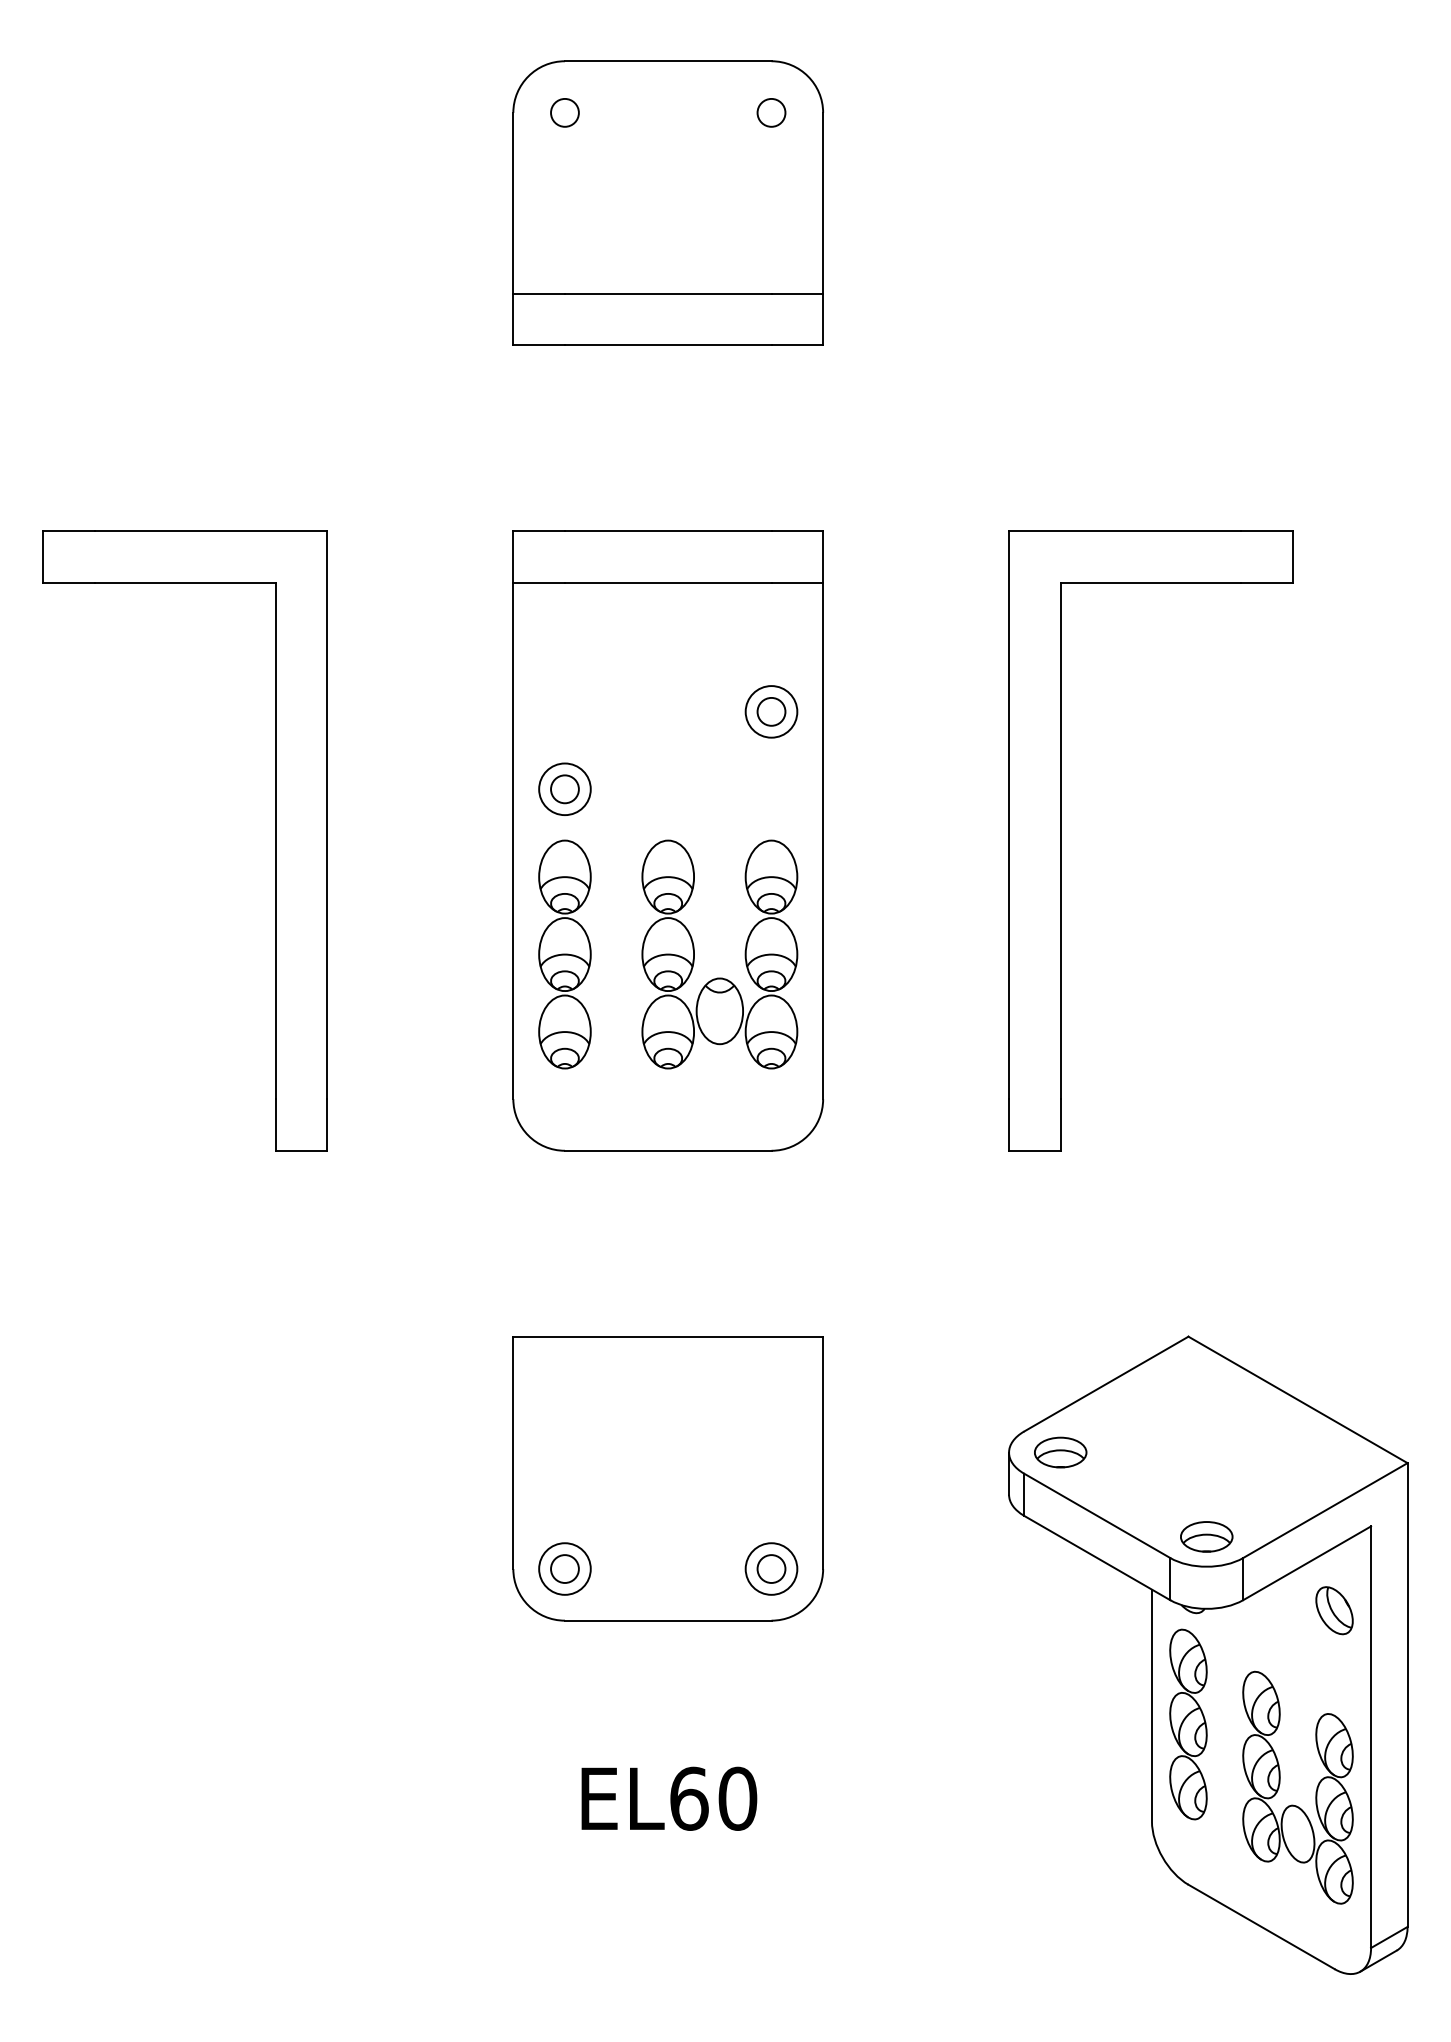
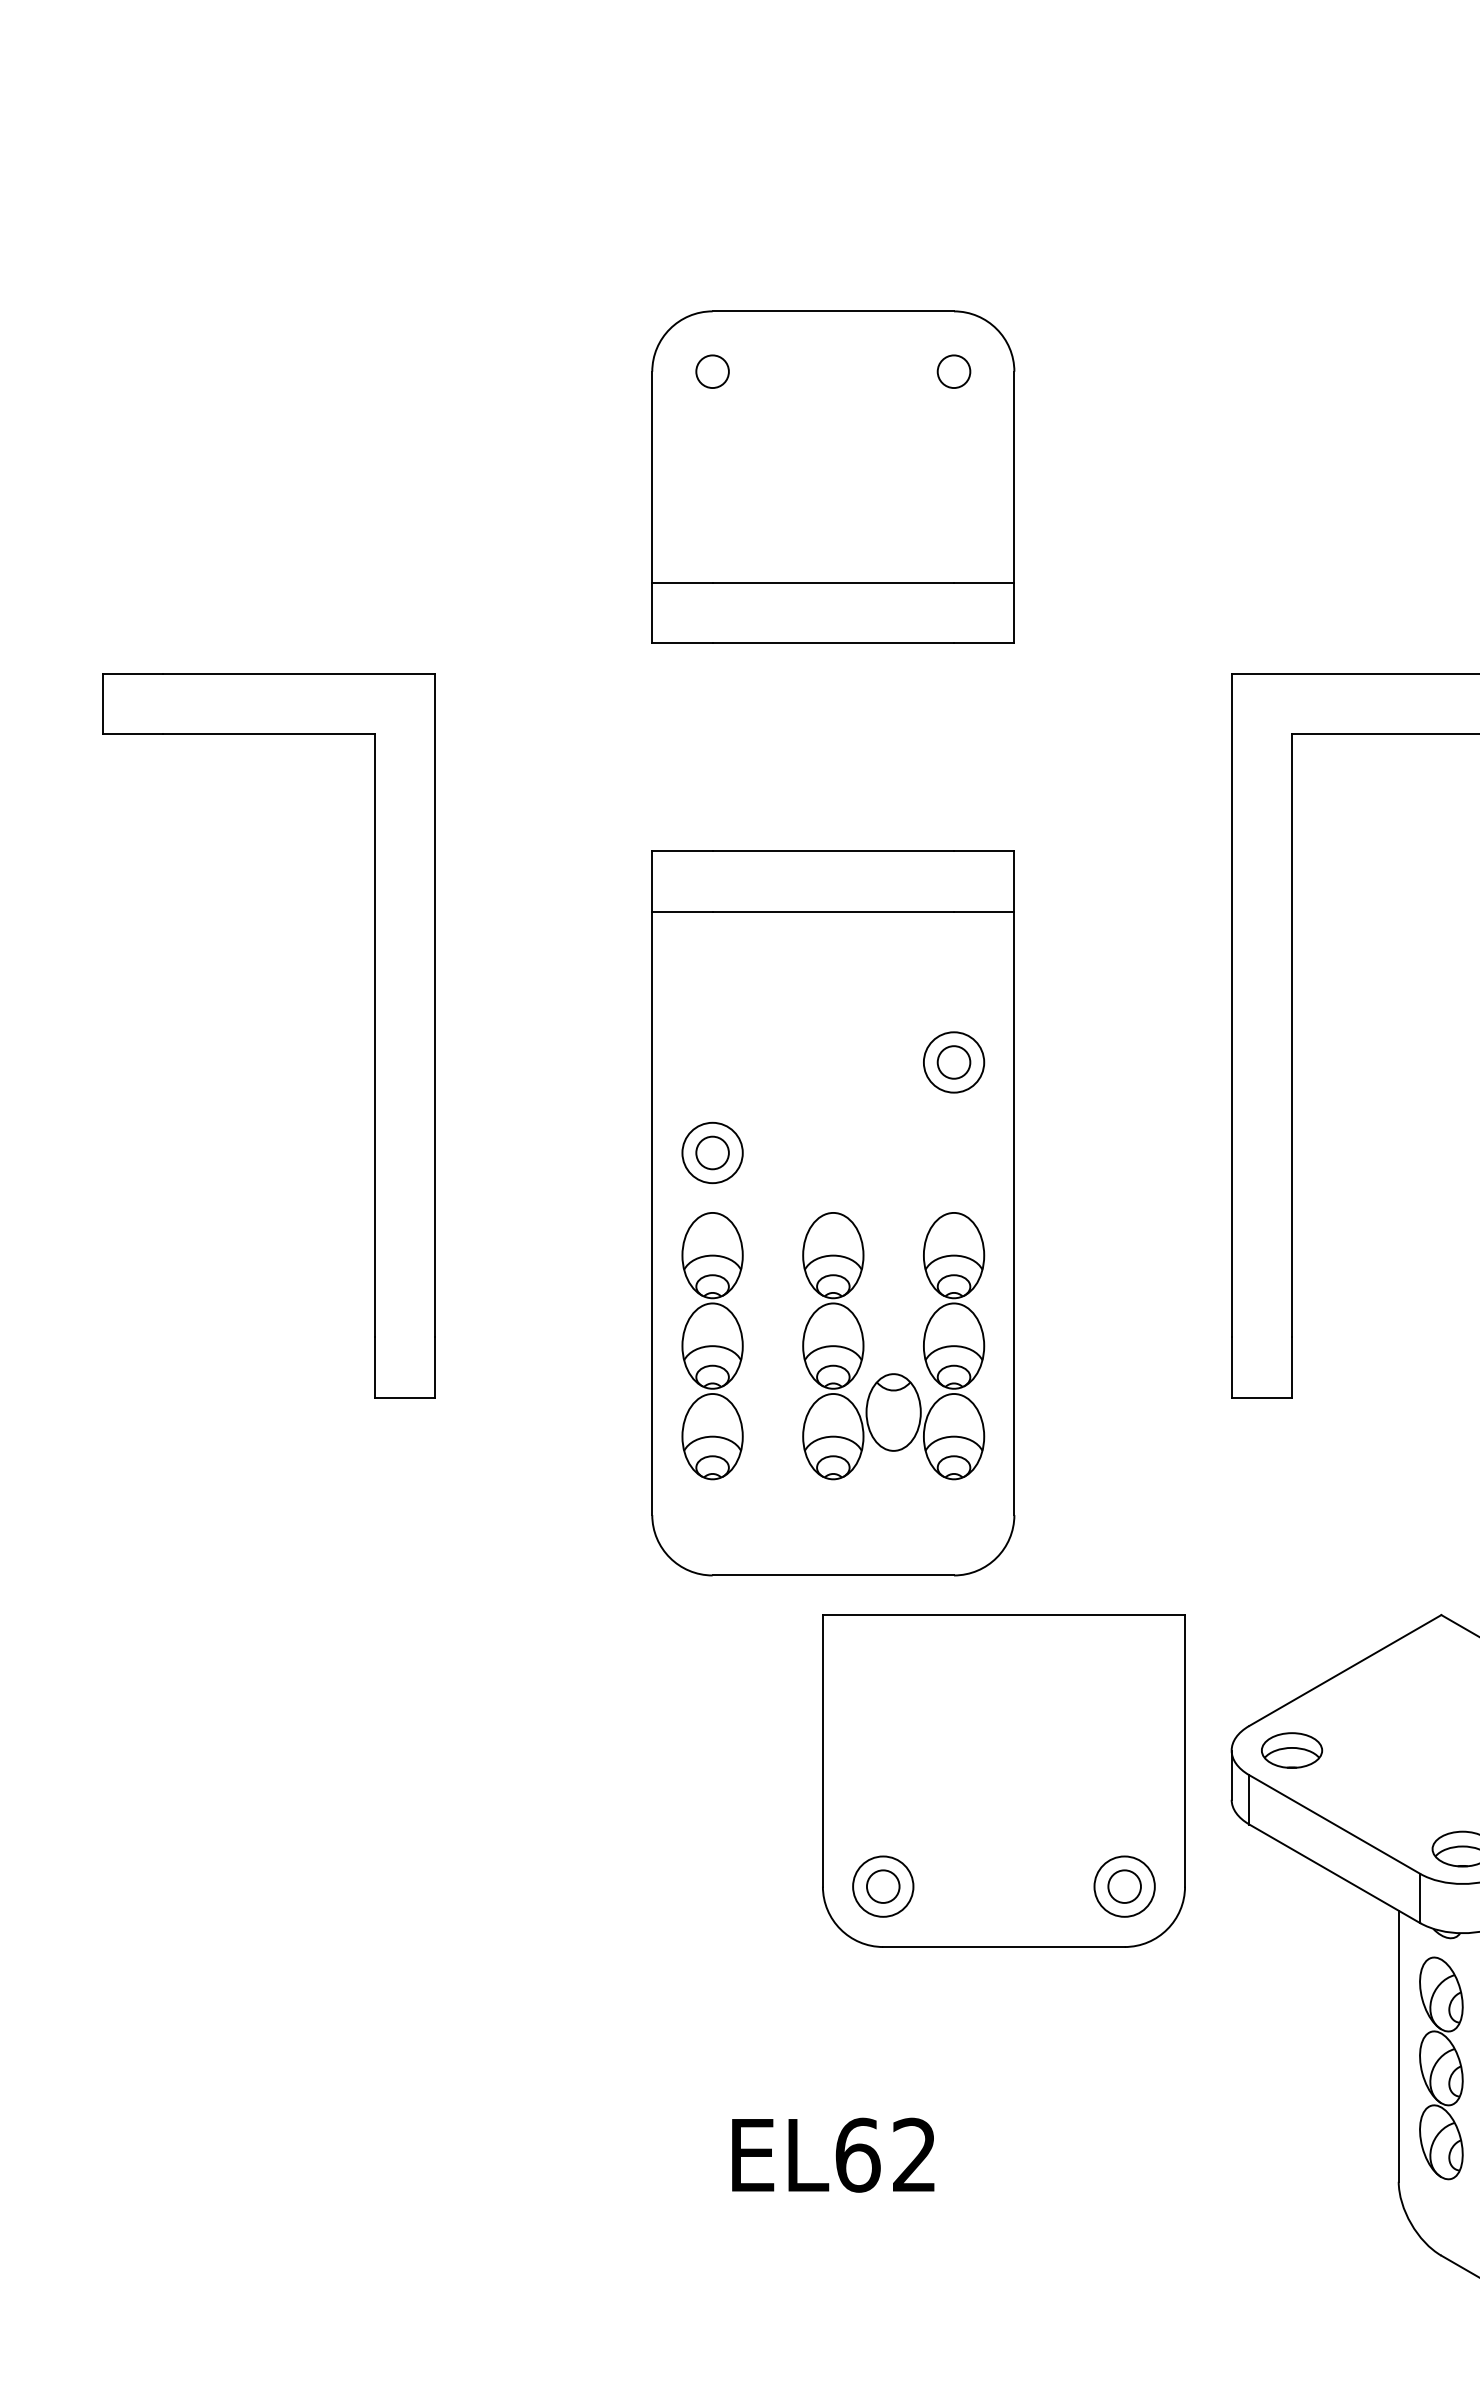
part: (667, 202) -> (832, 476), moved
part: (667, 840) -> (832, 1212), moved
part: (667, 1478) -> (1003, 1780), moved
text: (737, 1798) -> (914, 2154), EL60 -> EL62

